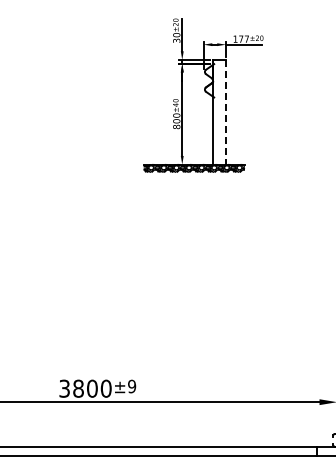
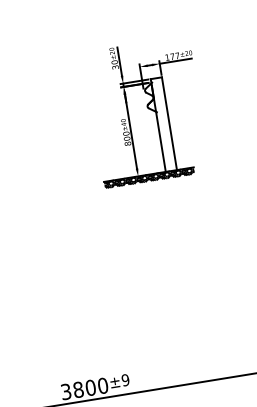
line: (225, 112) -> (169, 123), dashed -> solid

